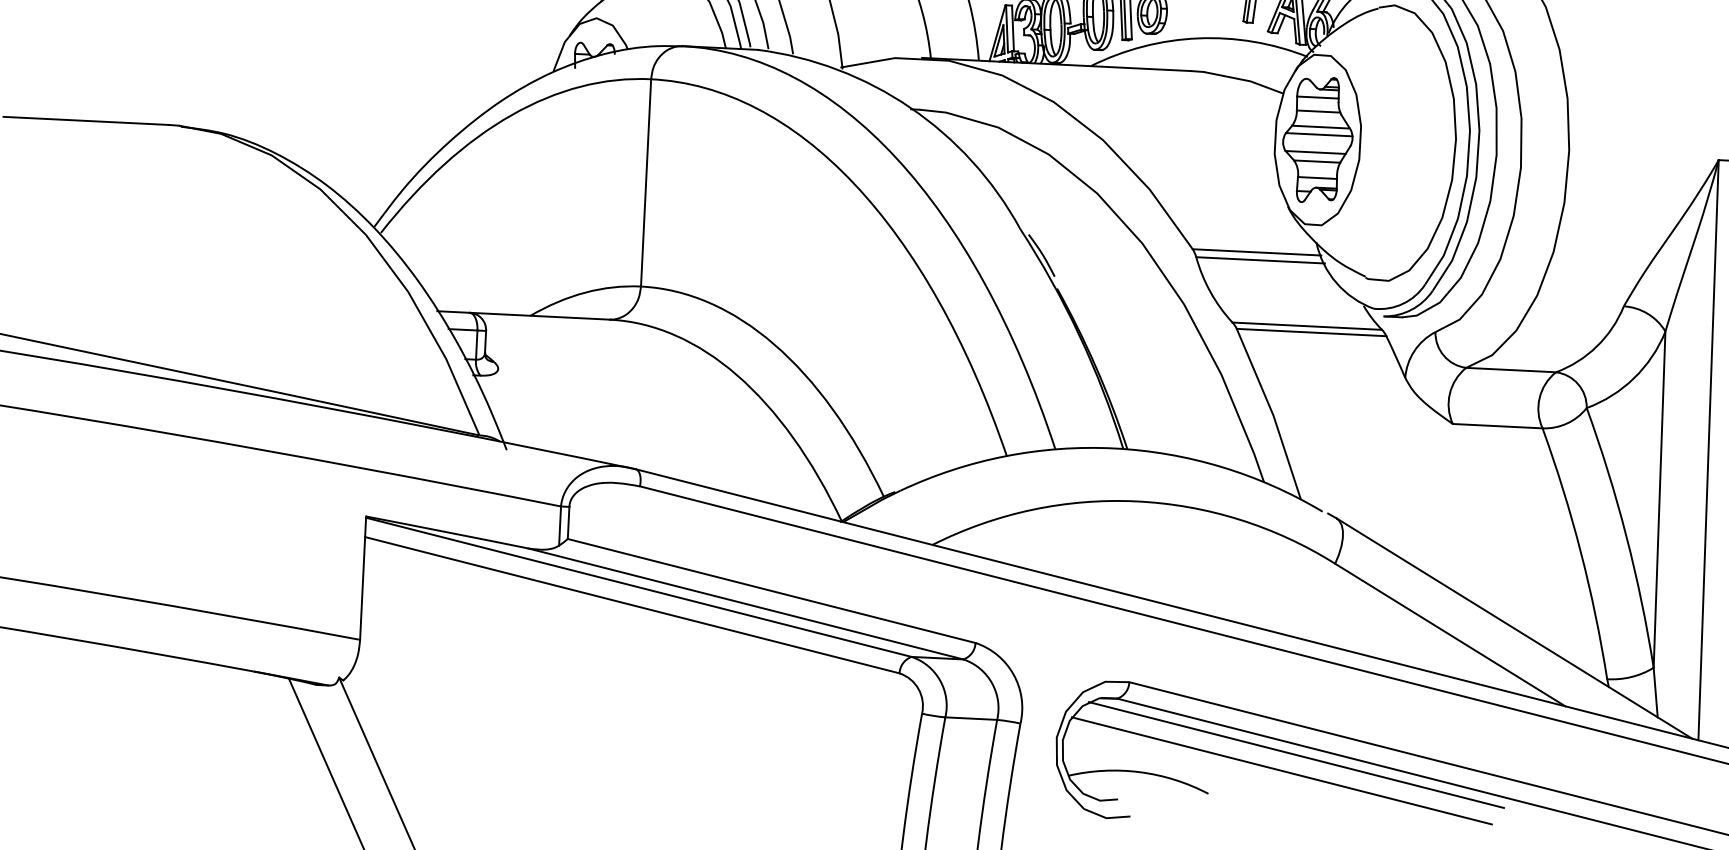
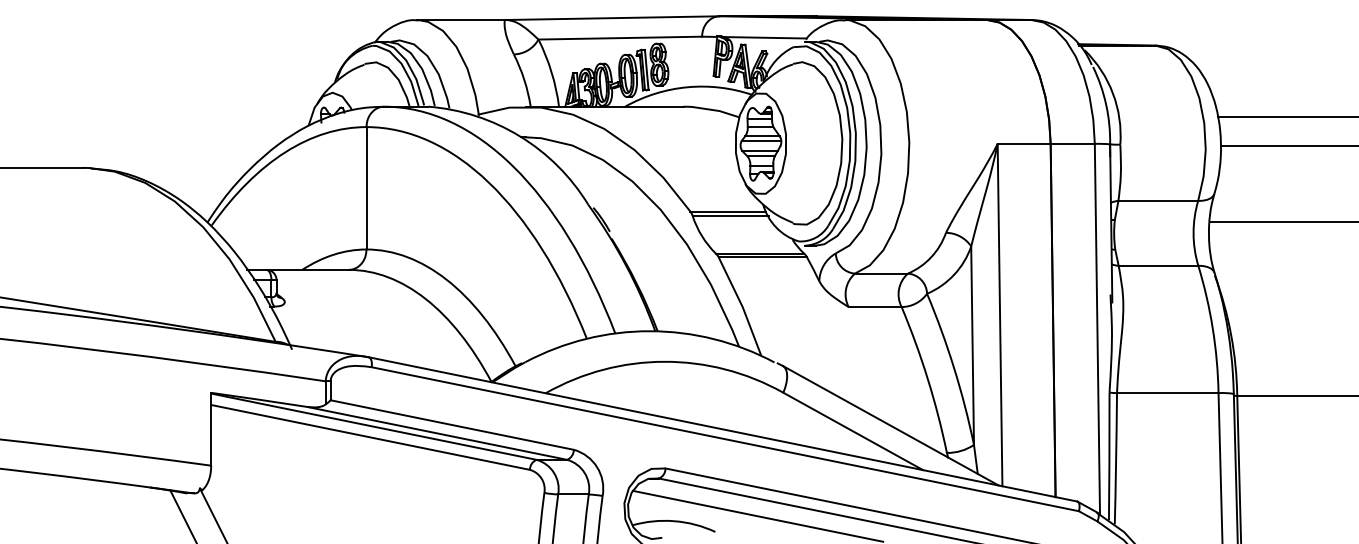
line: (1295, 754) -> (765, 506), removed

